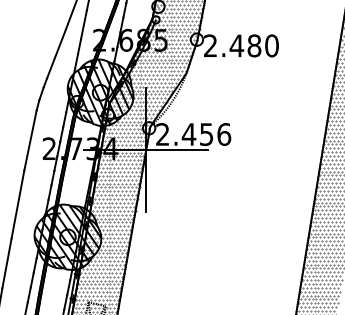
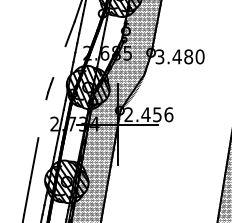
text: (209, 45) -> (159, 56), 2.480 -> 3.480
line: (56, 54) -> (59, 62), removed
line: (30, 140) -> (42, 118), removed

